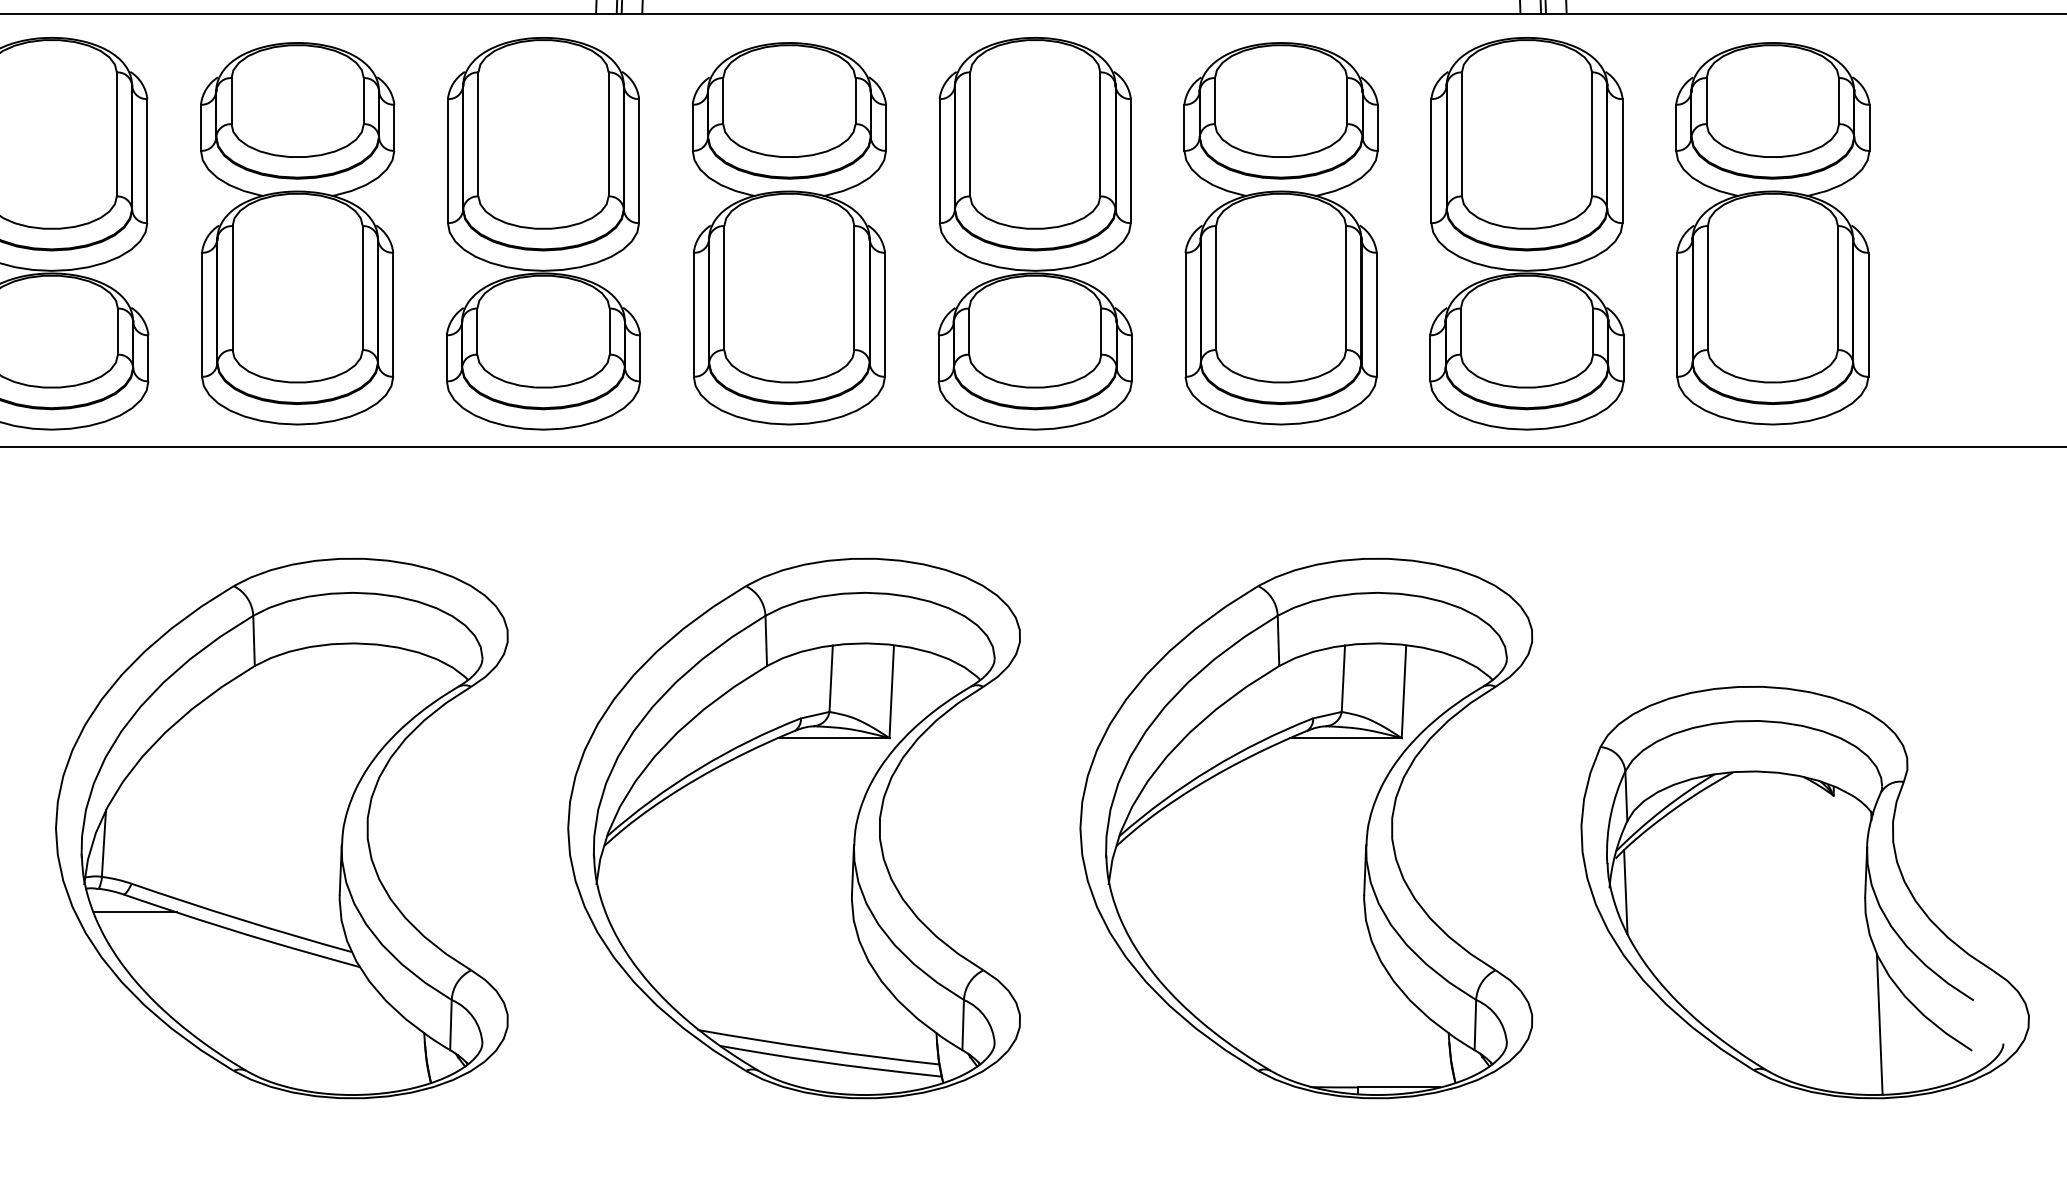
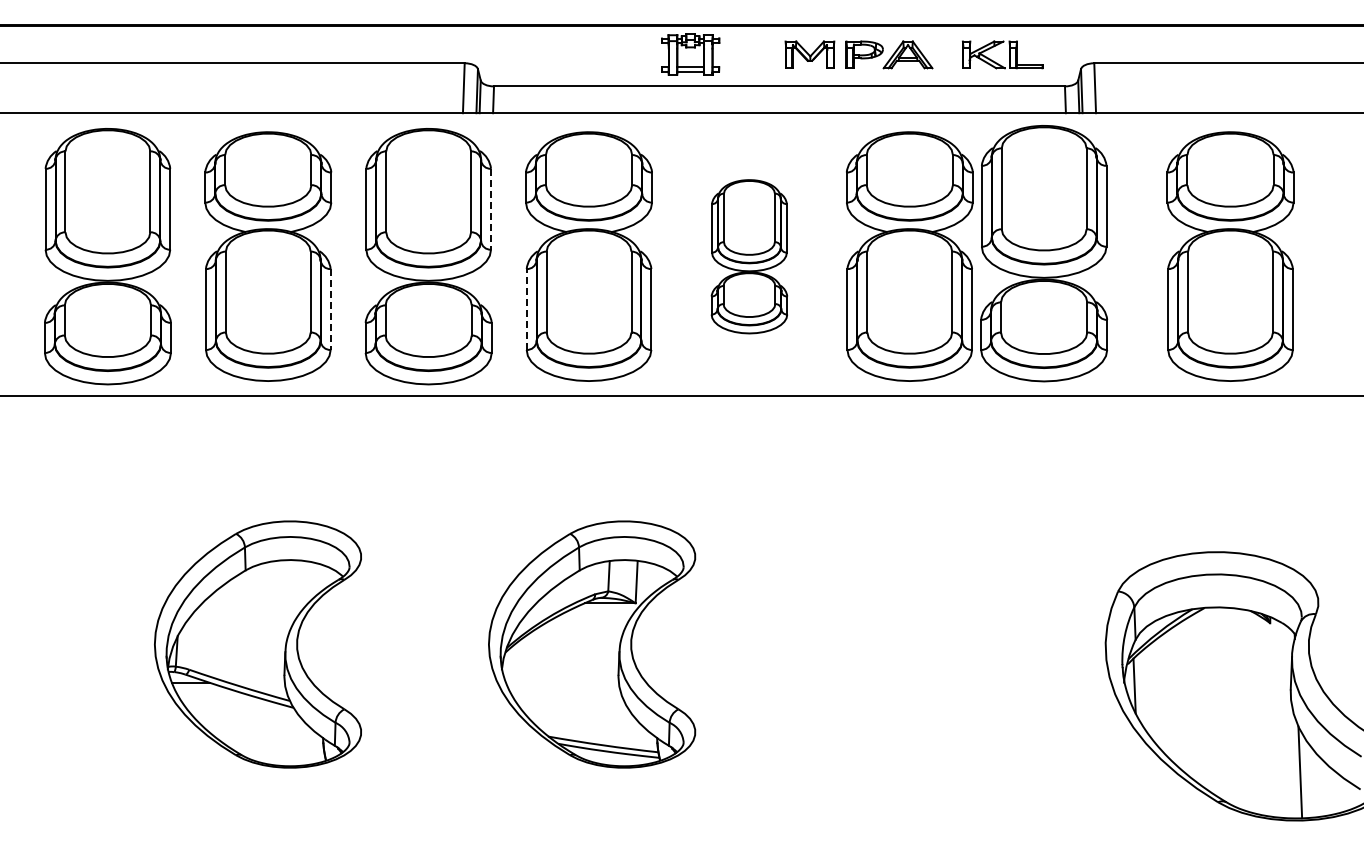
line: (639, 161) -> (491, 209), solid -> dashed
part: (1035, 233) -> (749, 256), size x0.6
part: (1525, 233) -> (1043, 253), moved
line: (693, 313) -> (526, 308), solid -> dashed
line: (393, 314) -> (330, 309), solid -> dashed
part: (281, 828) -> (257, 644), size x0.7
part: (793, 828) -> (591, 644), size x0.7
part: (1306, 828) -> (926, 644), removed

